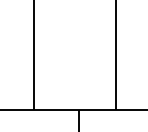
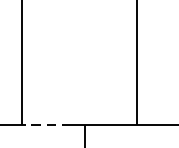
line: (51, 110) -> (46, 125), solid -> dashed

